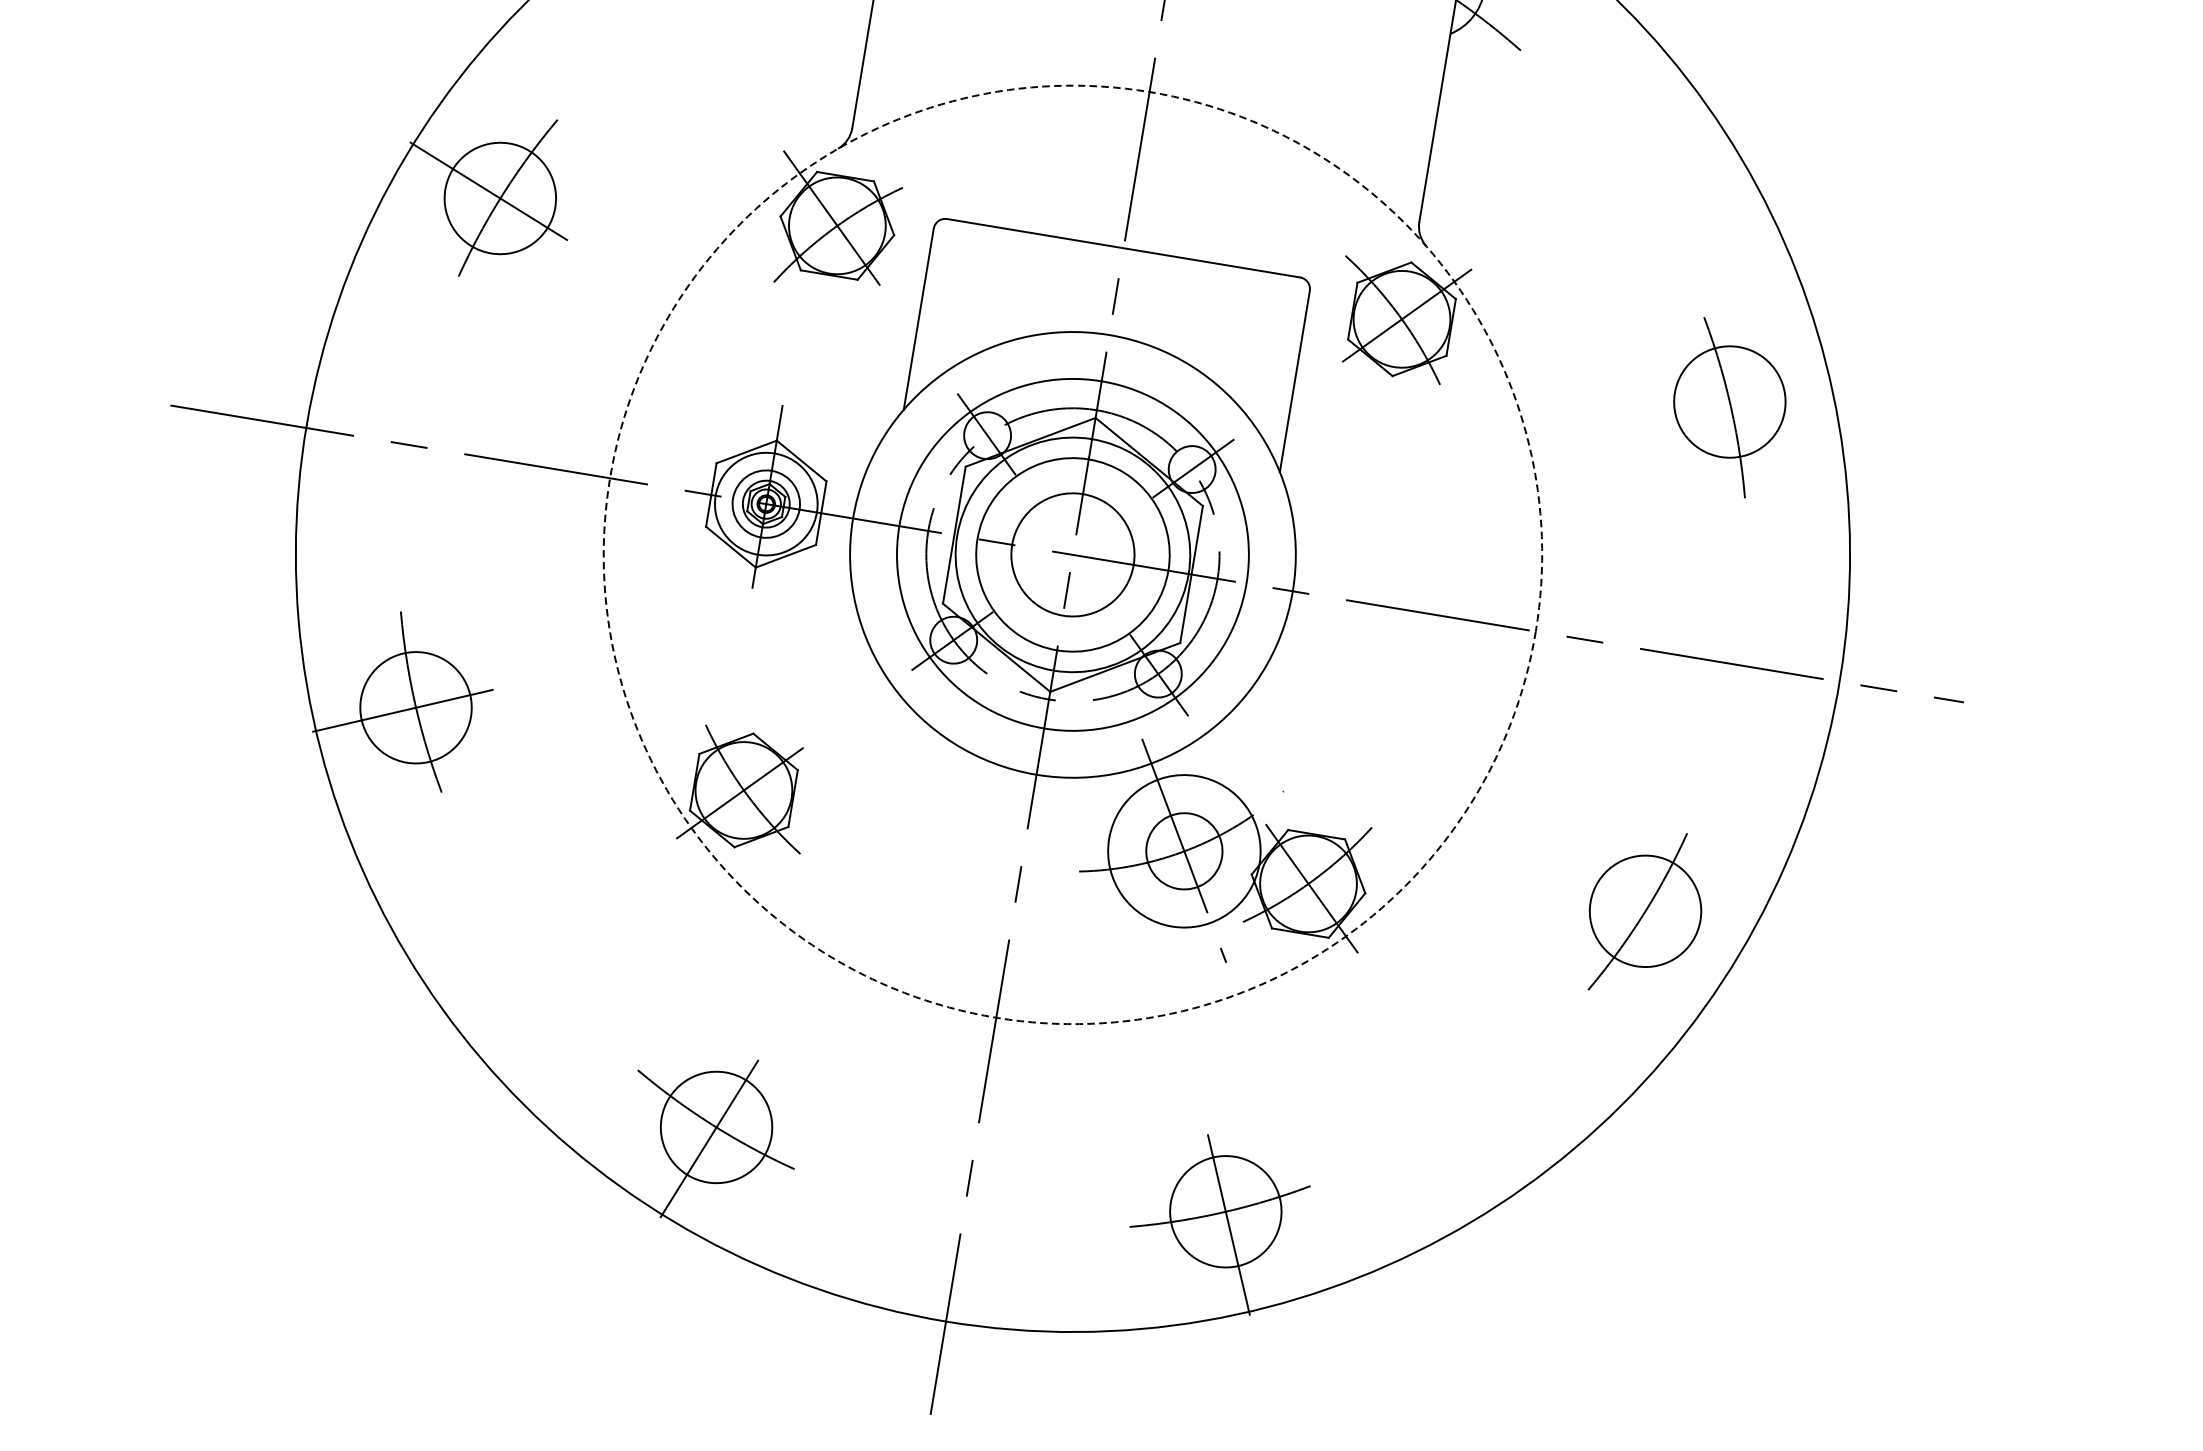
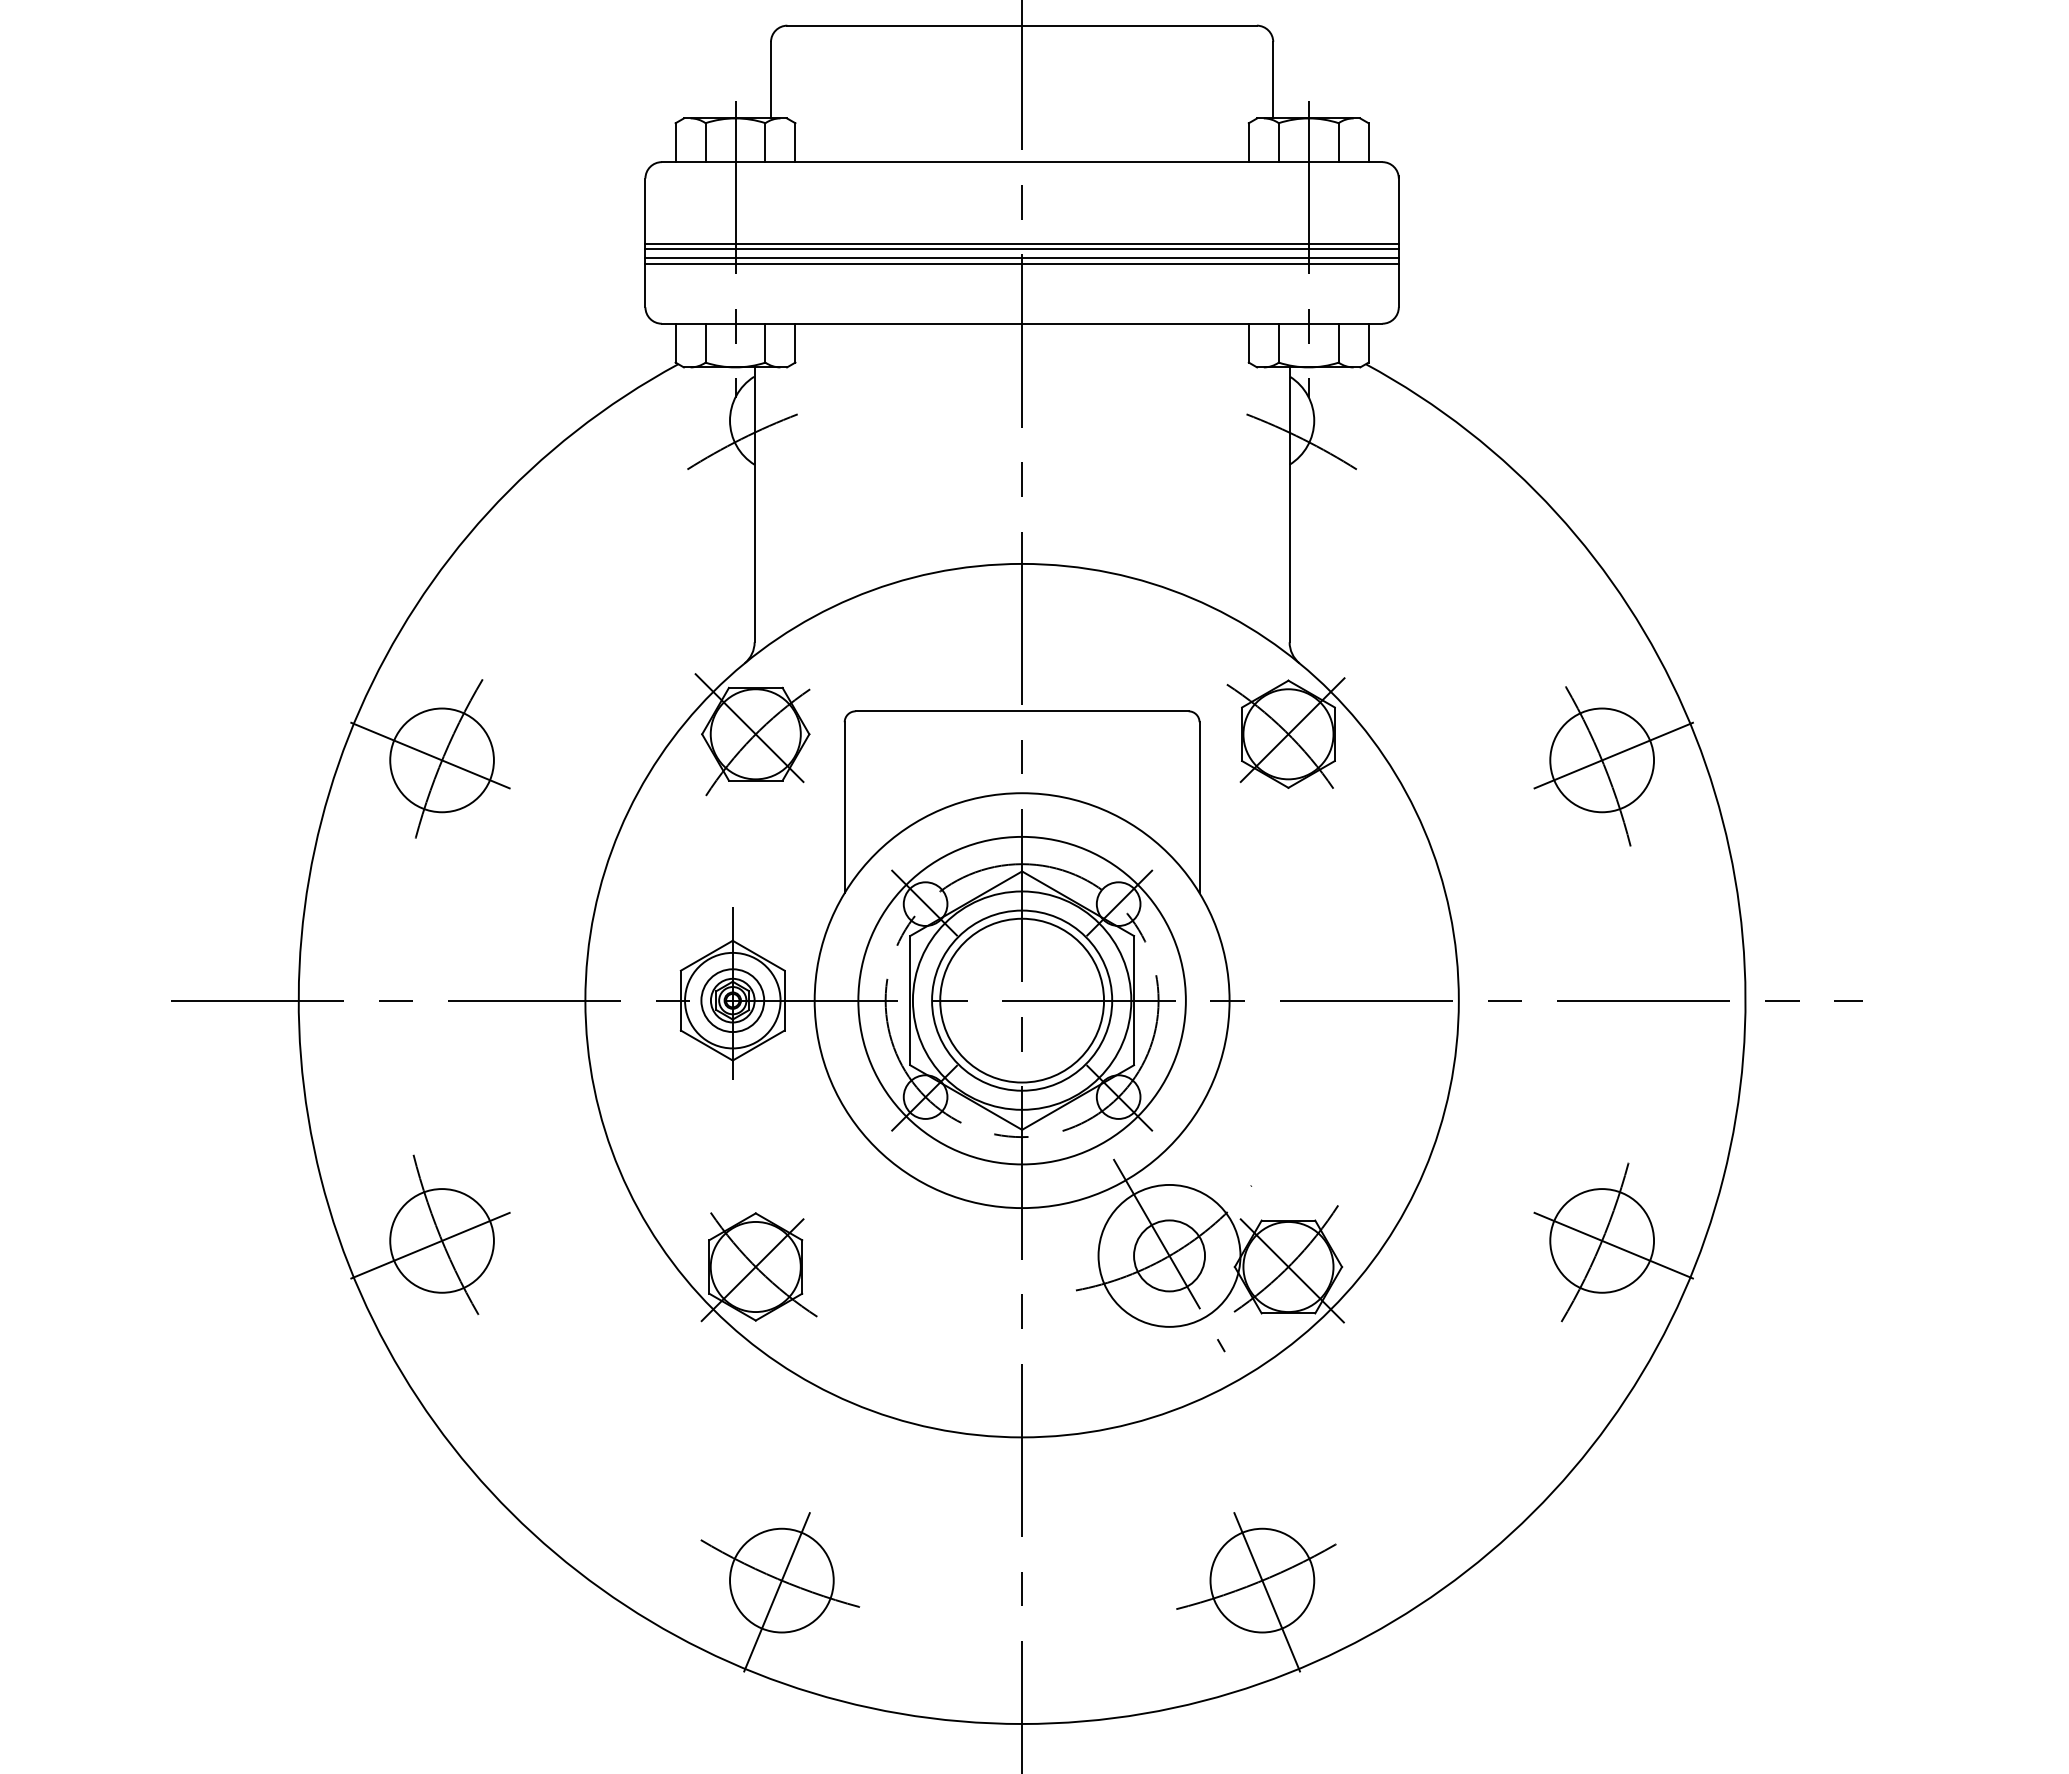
line: (1751, 395) -> (1621, 751), added
circle: (1072, 554) -> (1021, 1000), dashed -> solid
circle: (1073, 554) -> (1022, 1000), size x1.43
line: (1664, 922) -> (1621, 1248), added

